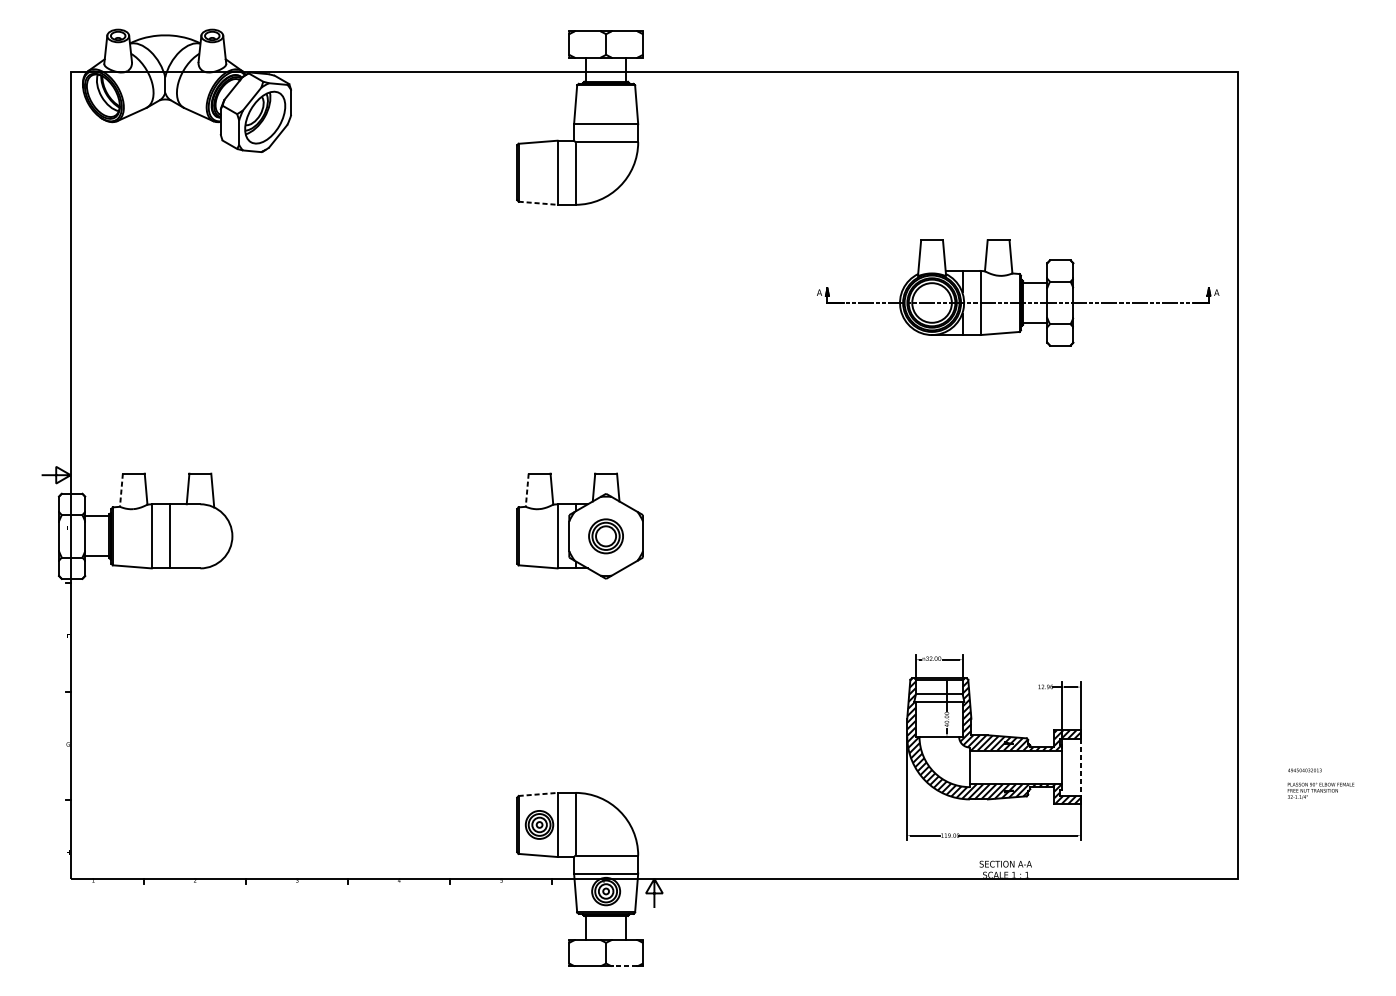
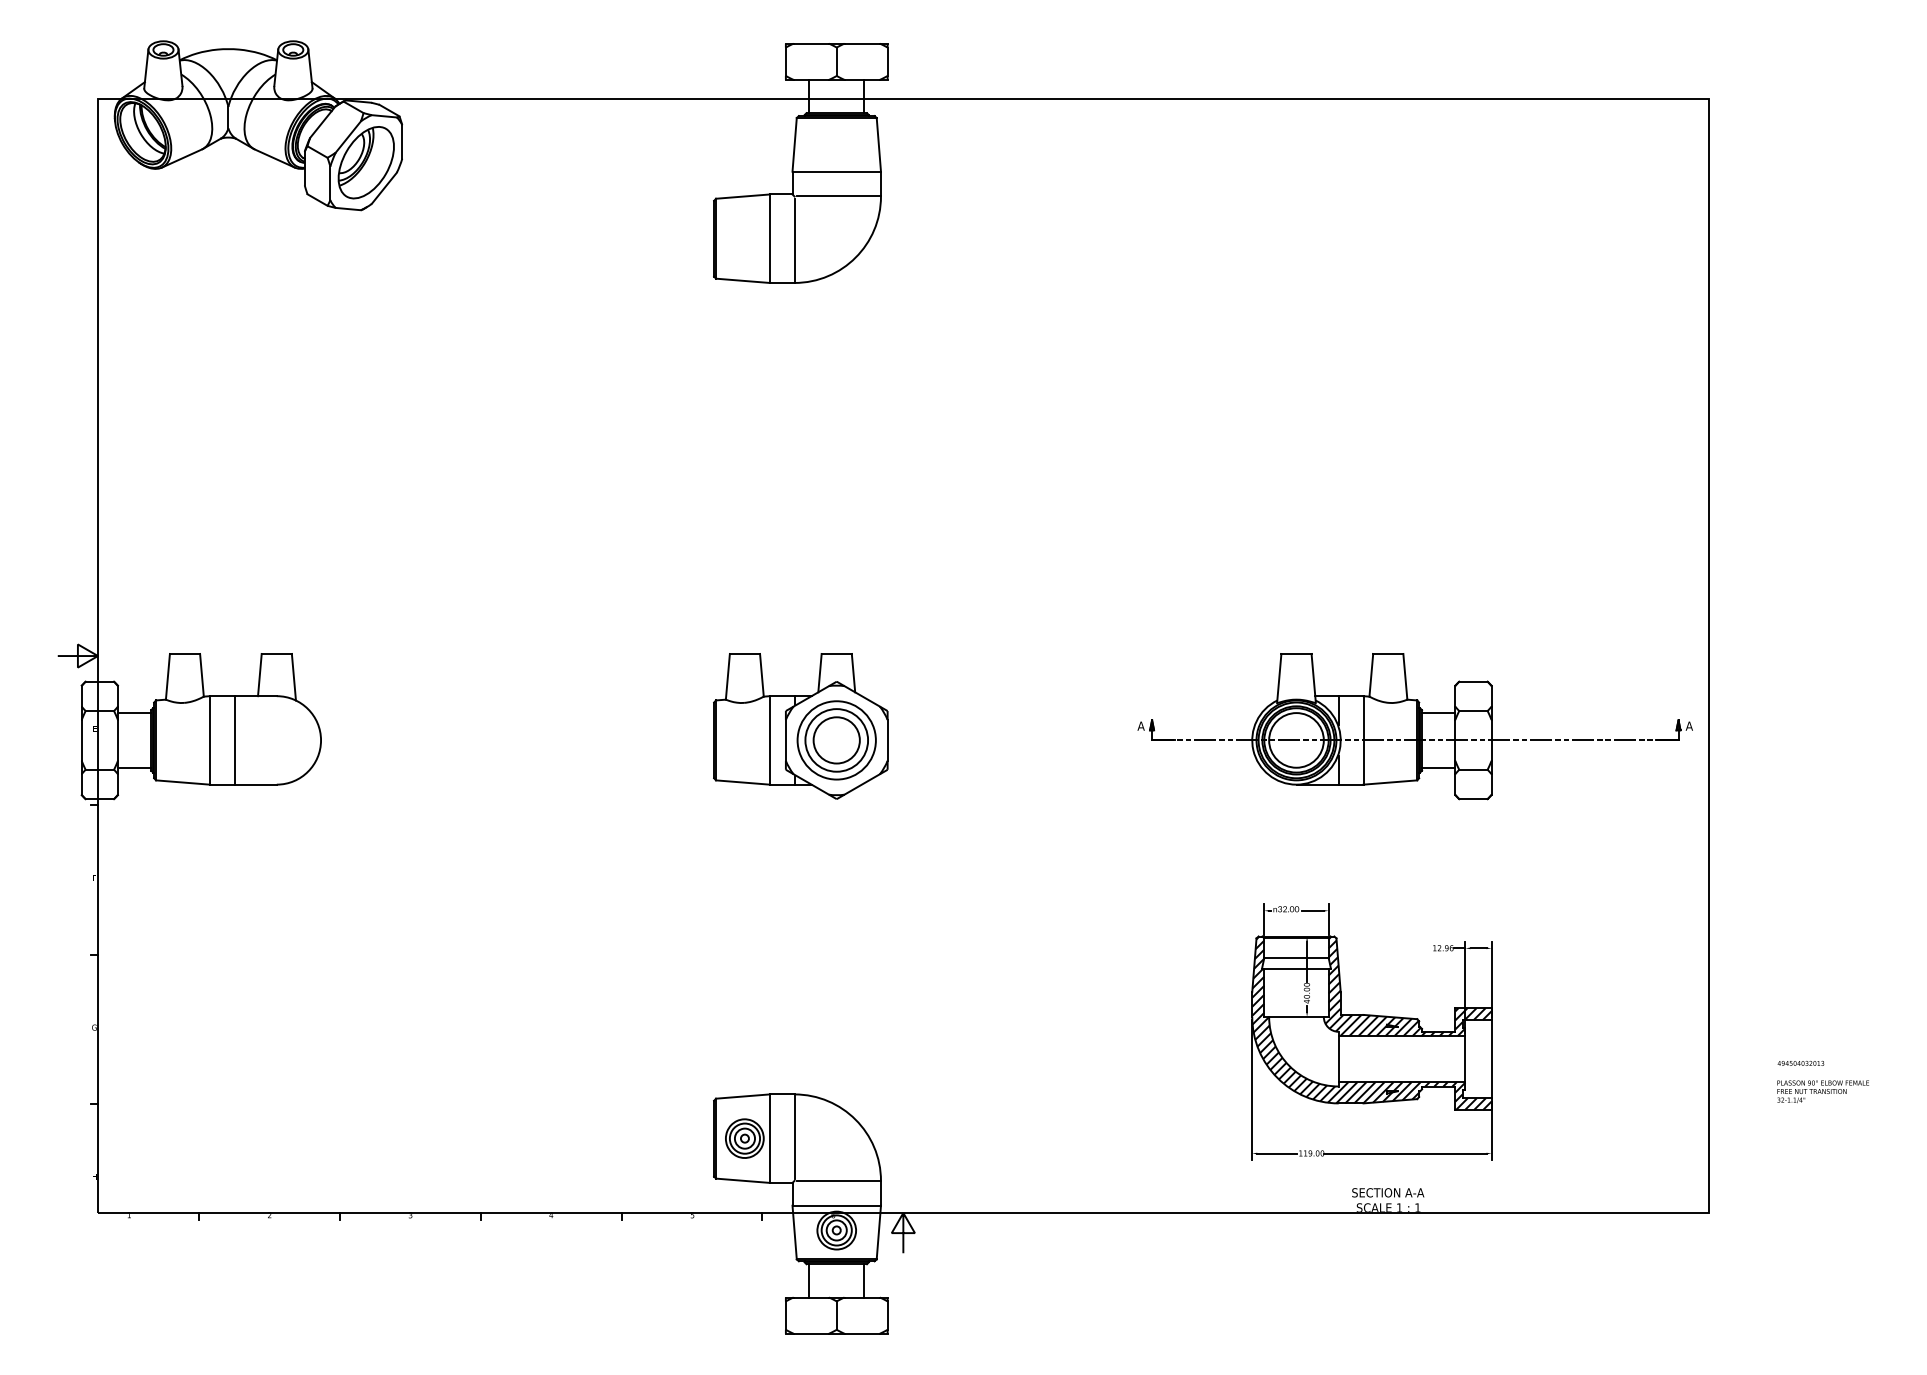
line: (537, 203) -> (742, 280), dashed -> solid
part: (1017, 292) -> (1414, 726), moved
line: (121, 490) -> (167, 676), dashed -> solid
line: (526, 490) -> (727, 676), dashed -> solid
part: (605, 536) -> (836, 740), size x1.67
line: (1080, 767) -> (1491, 1059), dashed -> solid
line: (537, 794) -> (742, 1096), dashed -> solid
line: (624, 966) -> (862, 1333), dashed -> solid

